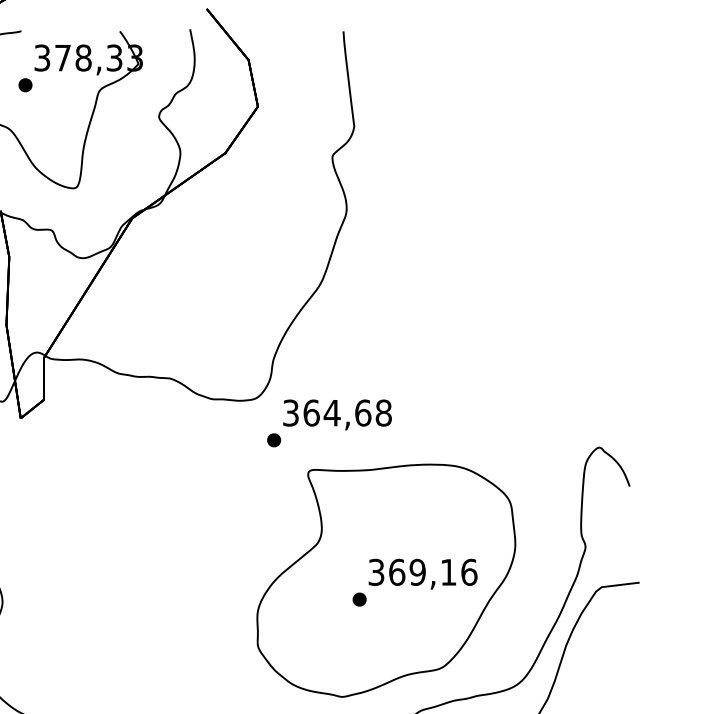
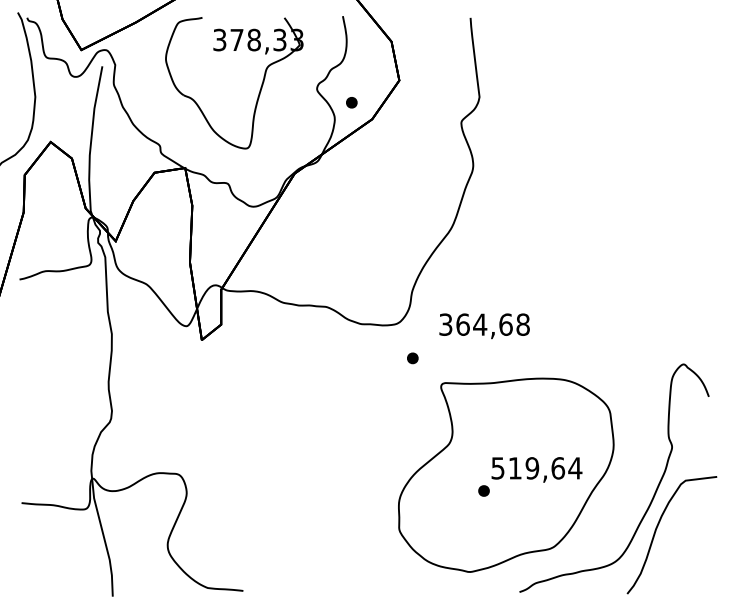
part: (25, 84) -> (351, 102), moved
text: (337, 415) -> (484, 326), moved
text: (423, 572) -> (537, 468), 369,16 -> 519,64

